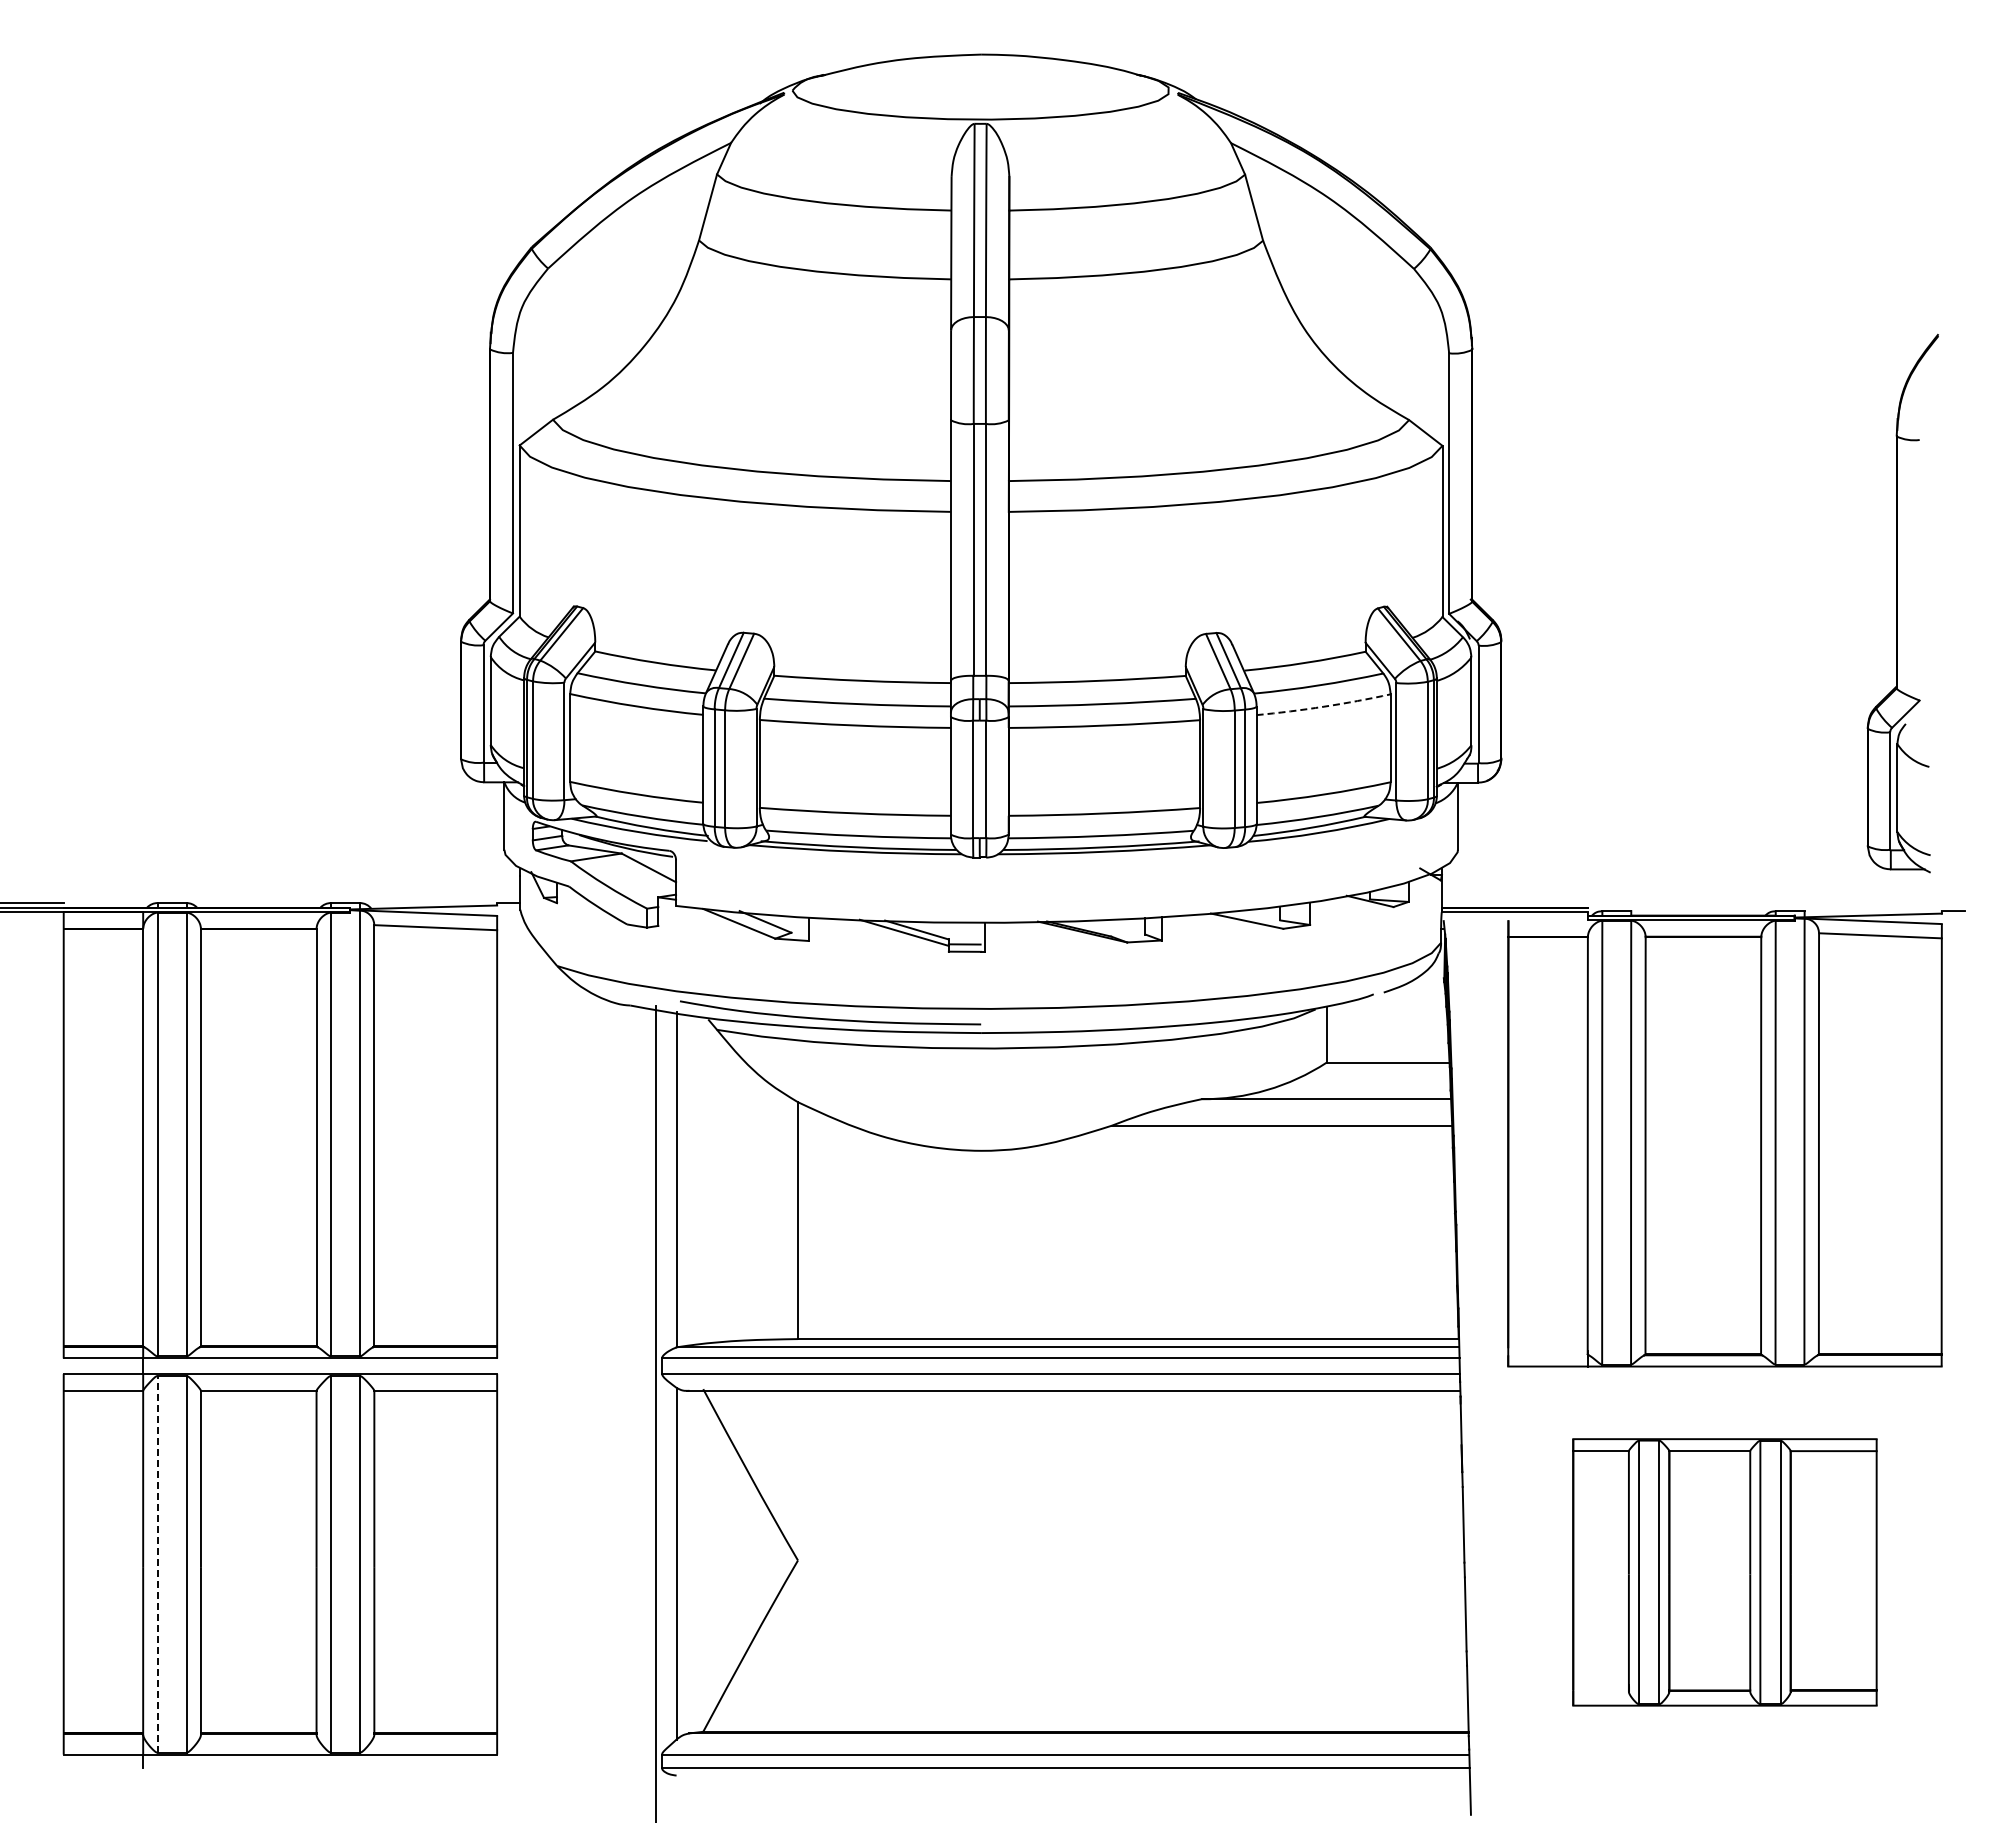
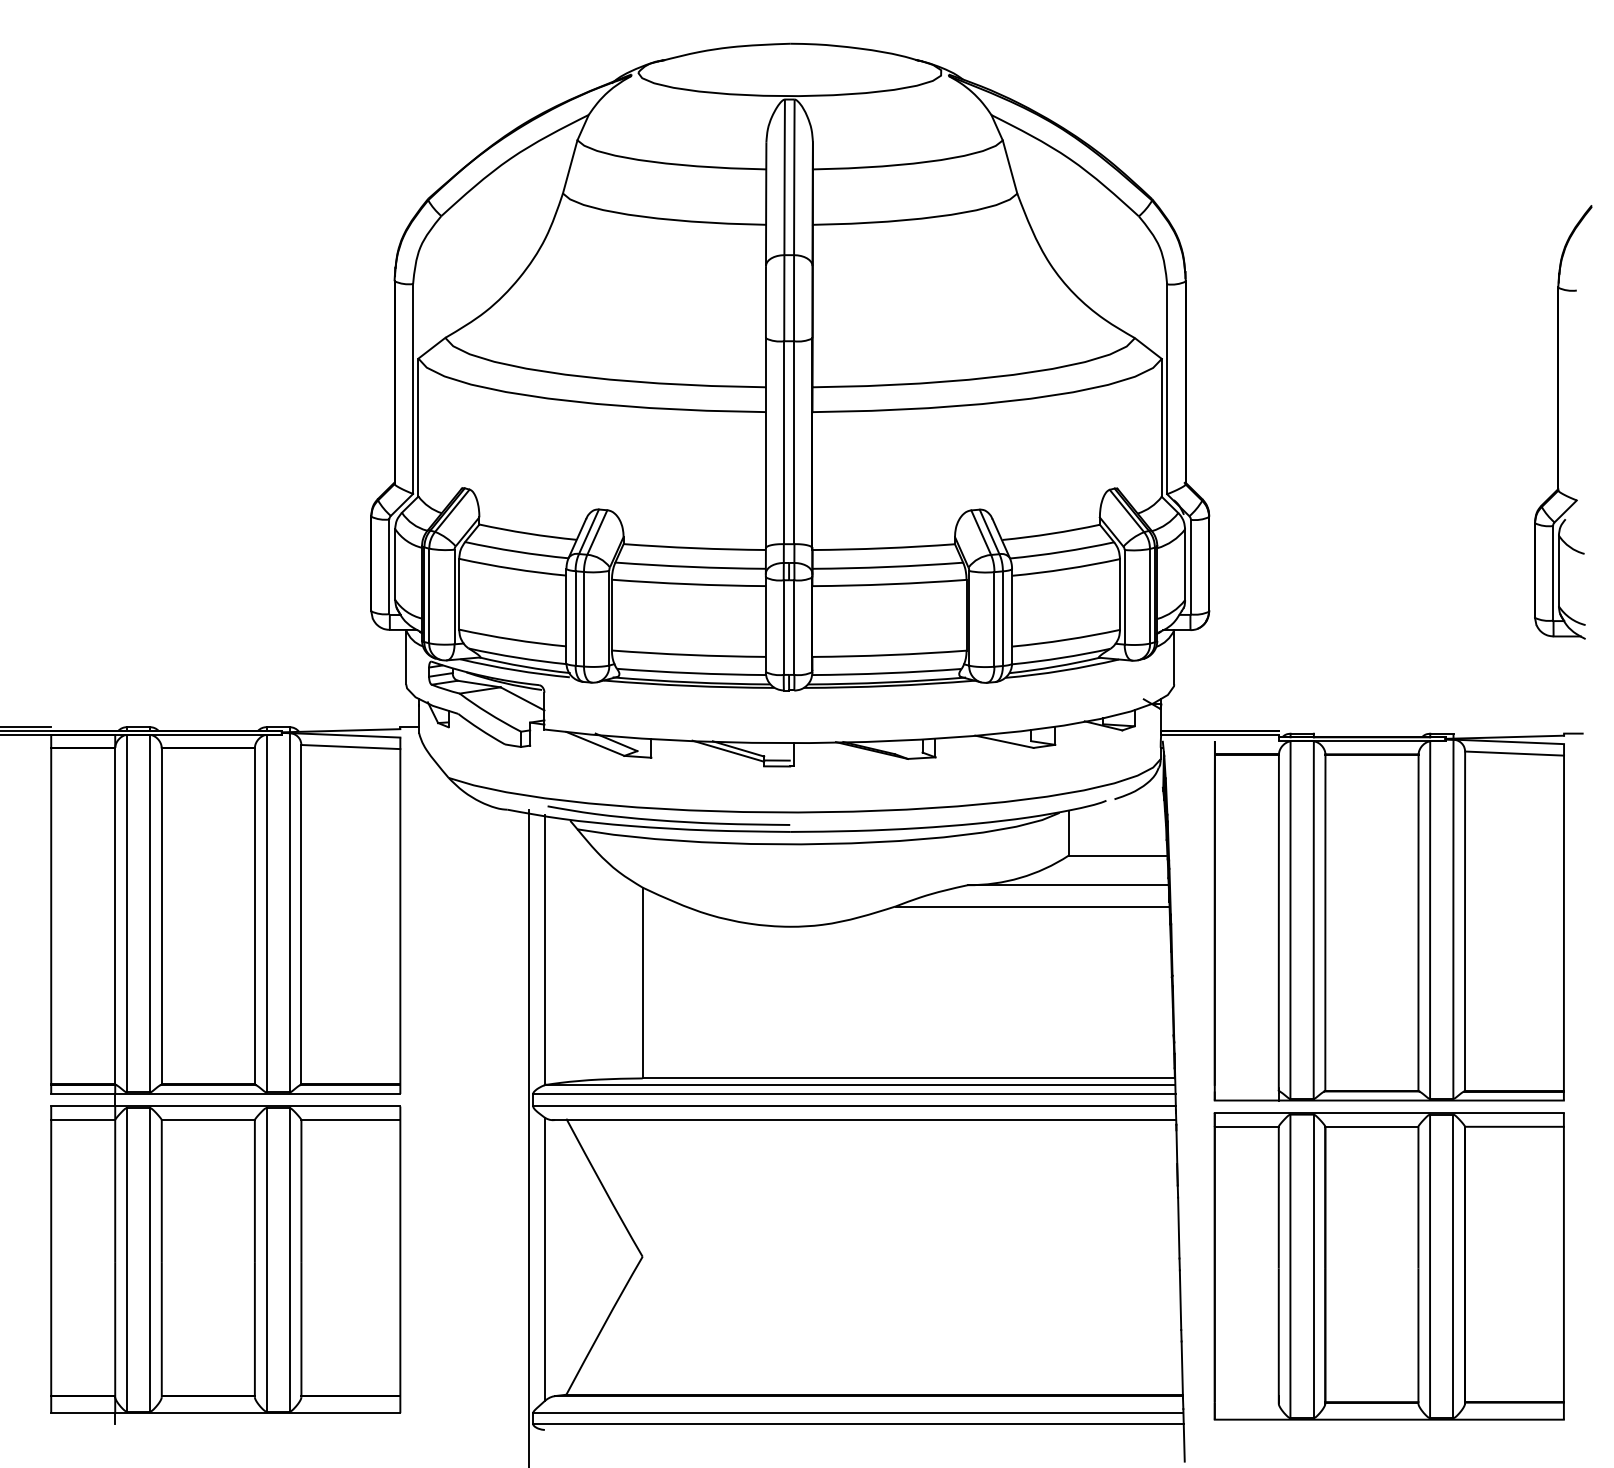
part: (1902, 603) -> (1562, 422), moved
arc: (1323, 706) -> (1065, 568), dashed -> solid
line: (157, 1563) -> (126, 1259), dashed -> solid
part: (1724, 1572) -> (1388, 1266), size x1.43

